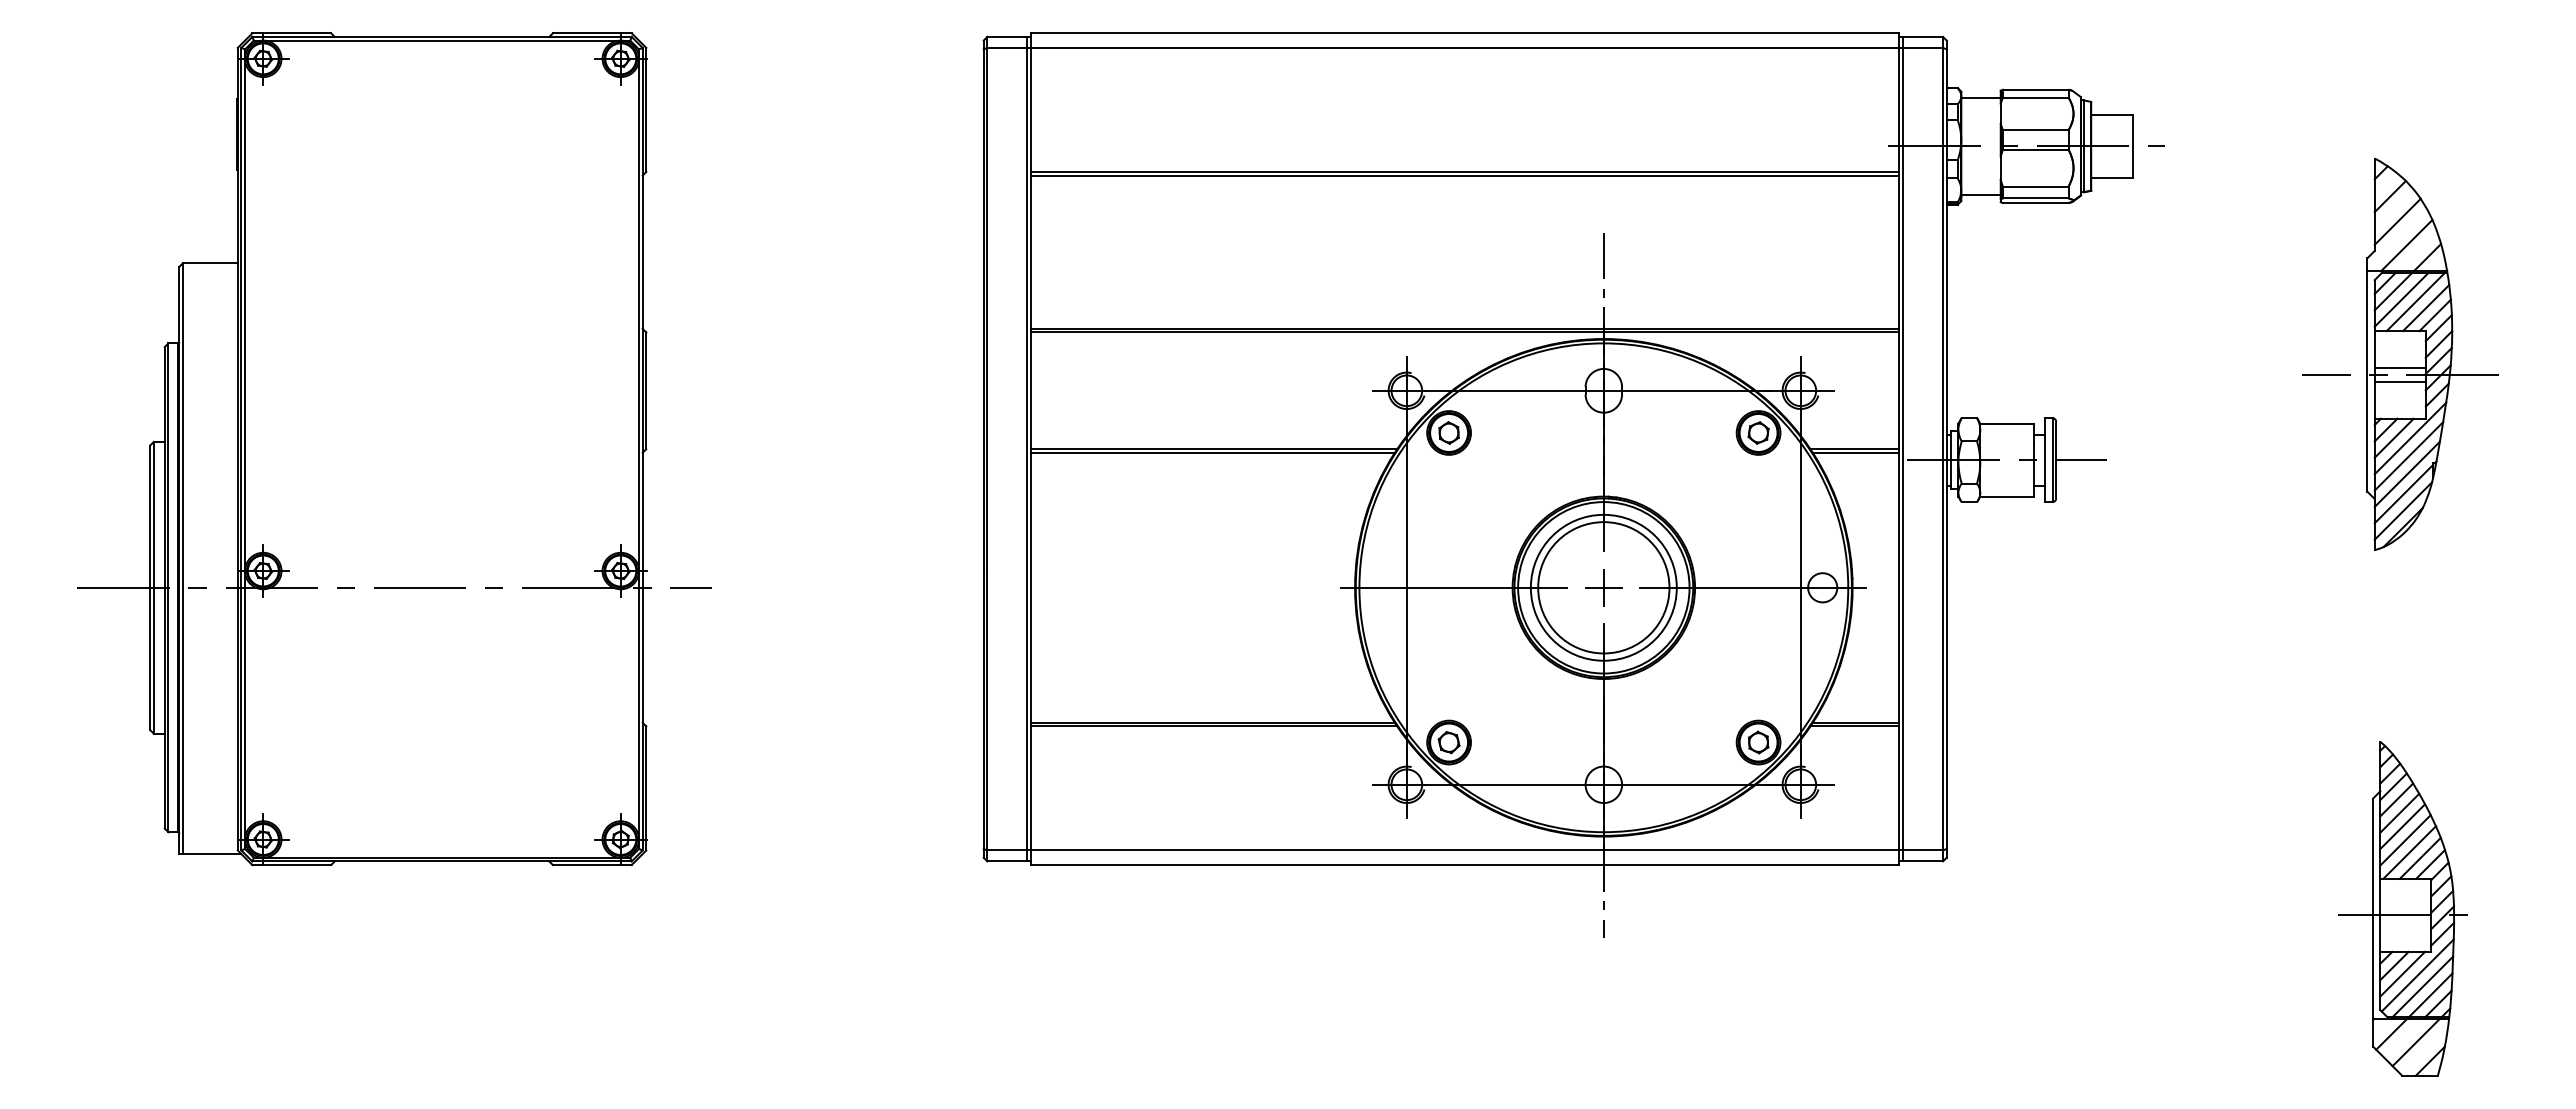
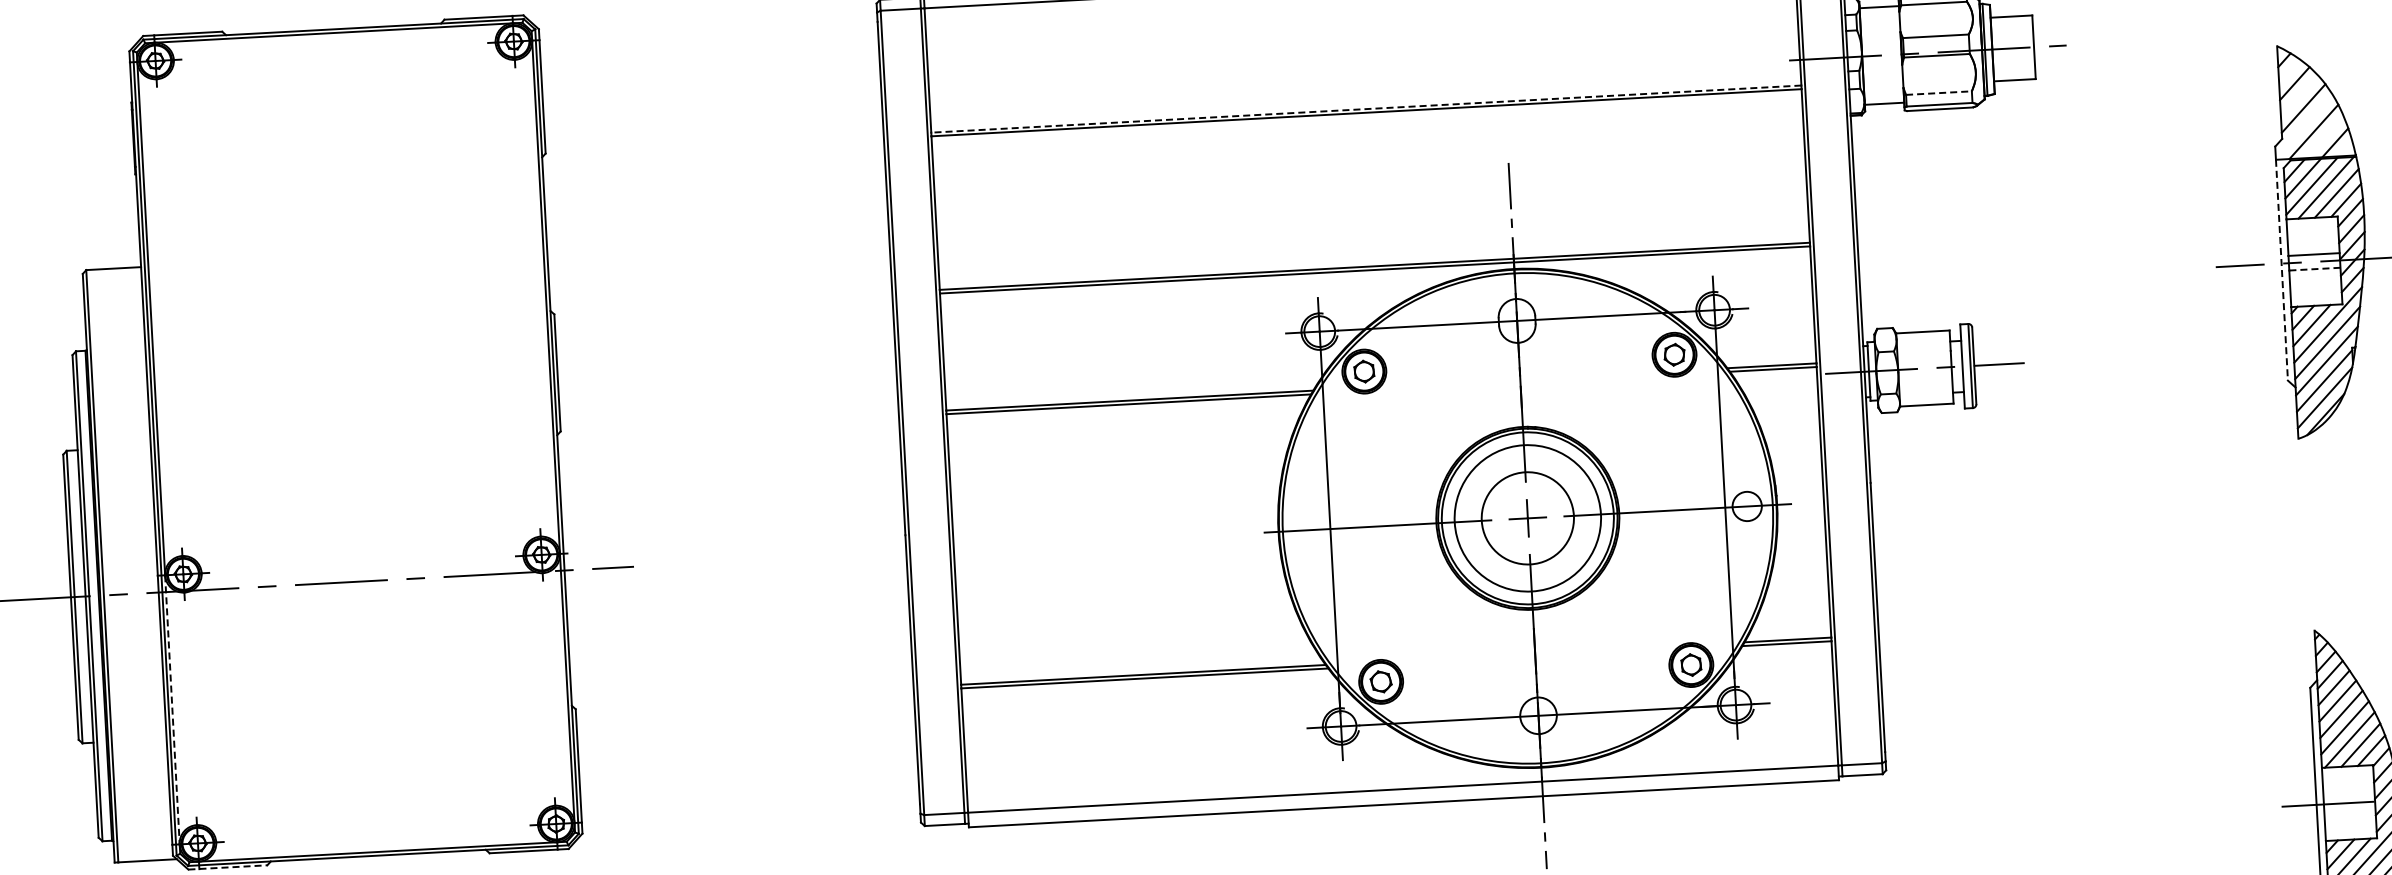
line: (1464, 171) -> (1365, 108), solid -> dashed
line: (2035, 186) -> (1938, 92), solid -> dashed
line: (2367, 382) -> (2282, 271), solid -> dashed
line: (2400, 382) -> (2315, 269), solid -> dashed
circle: (1603, 587) -> (1527, 518), size x0.7
line: (245, 705) -> (172, 710), solid -> dashed
line: (292, 865) -> (228, 867), solid -> dashed

